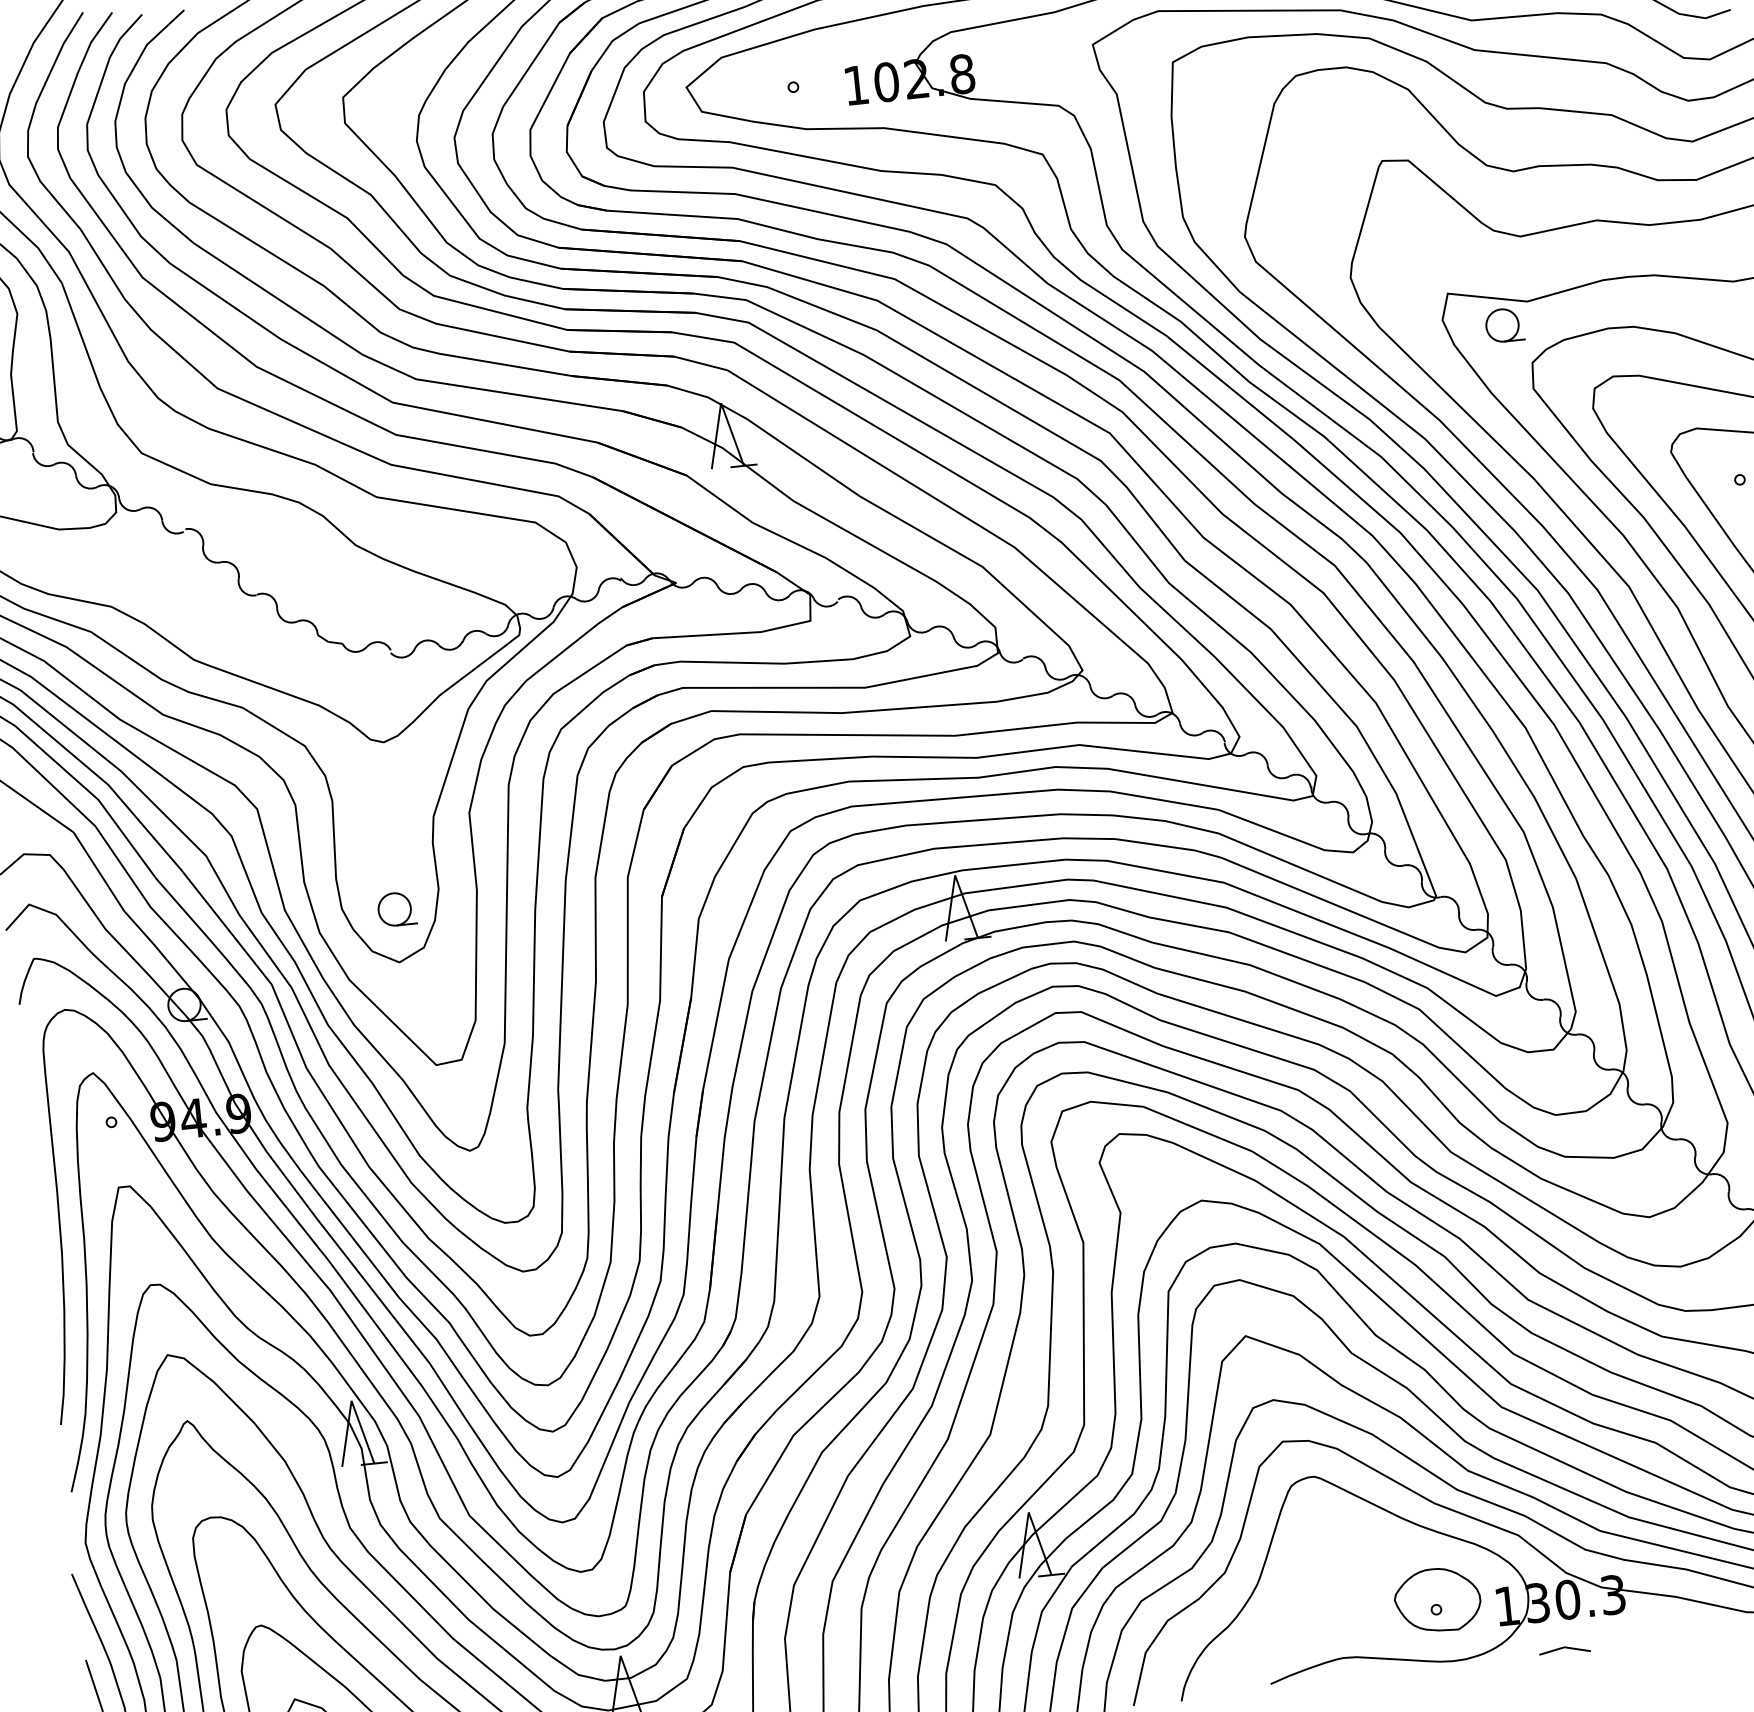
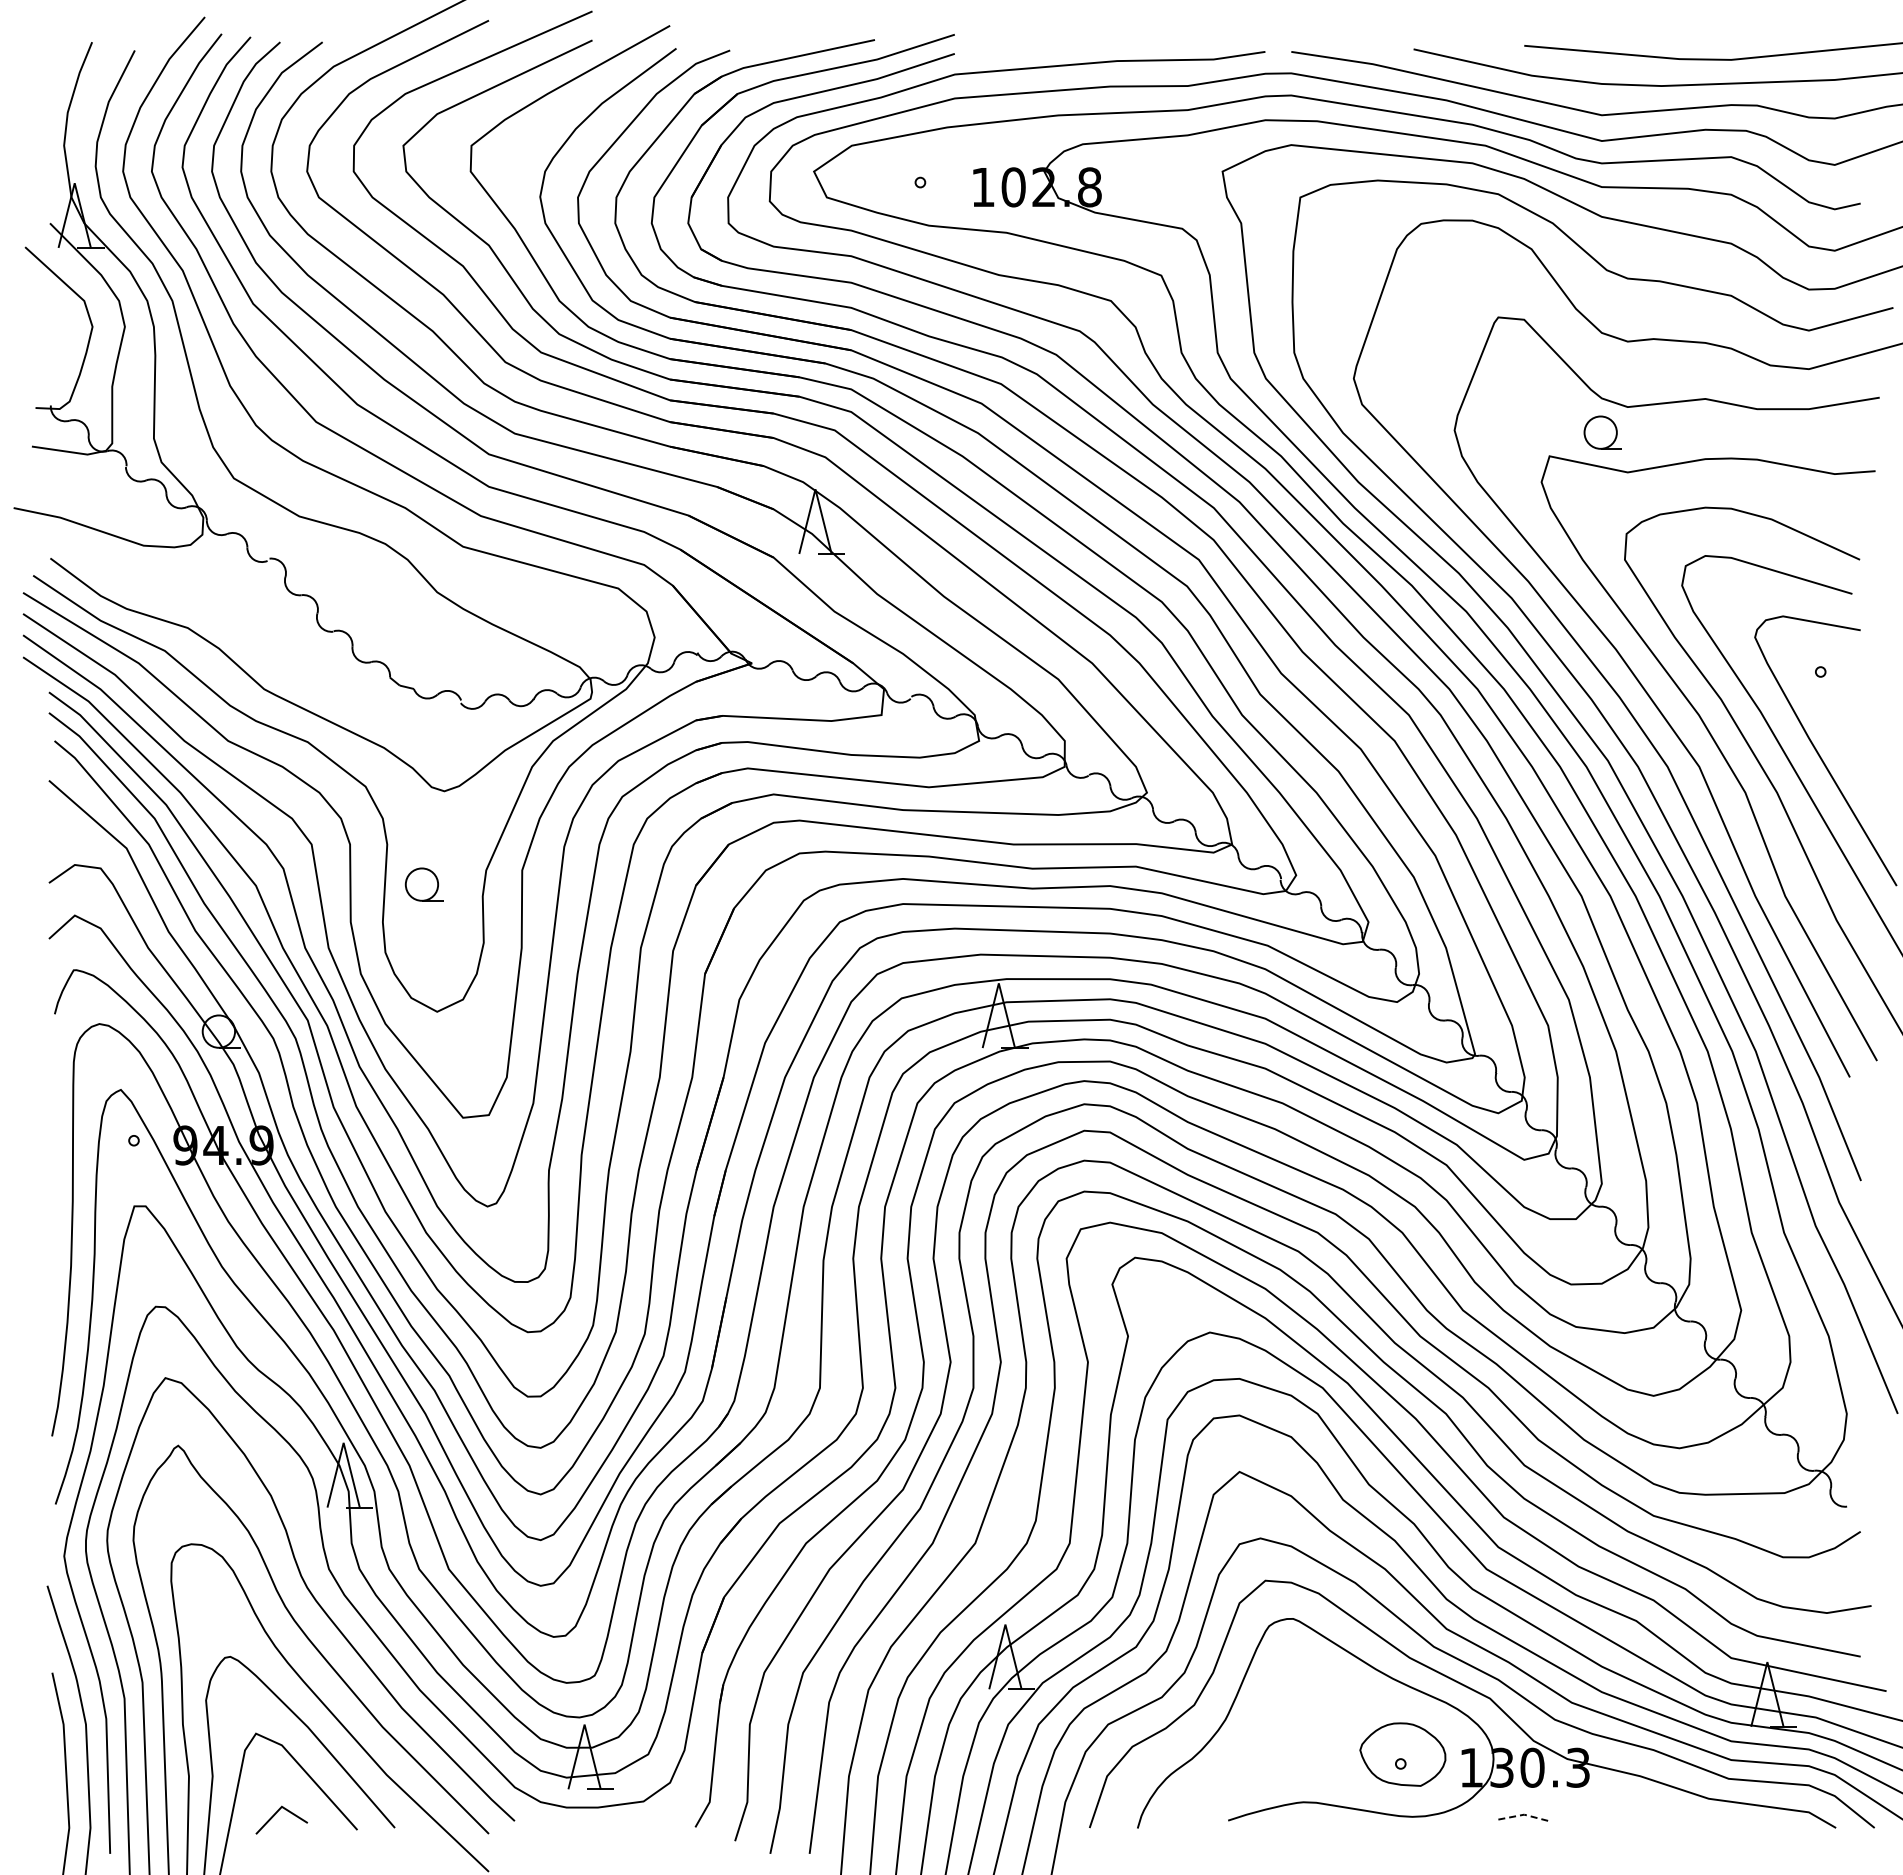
part: (1504, 325) -> (1602, 432), moved
part: (396, 909) -> (423, 884), moved
line: (1564, 1647) -> (1524, 1814), solid -> dashed

